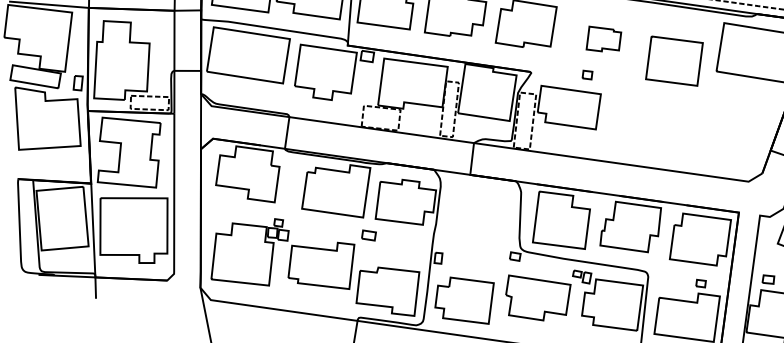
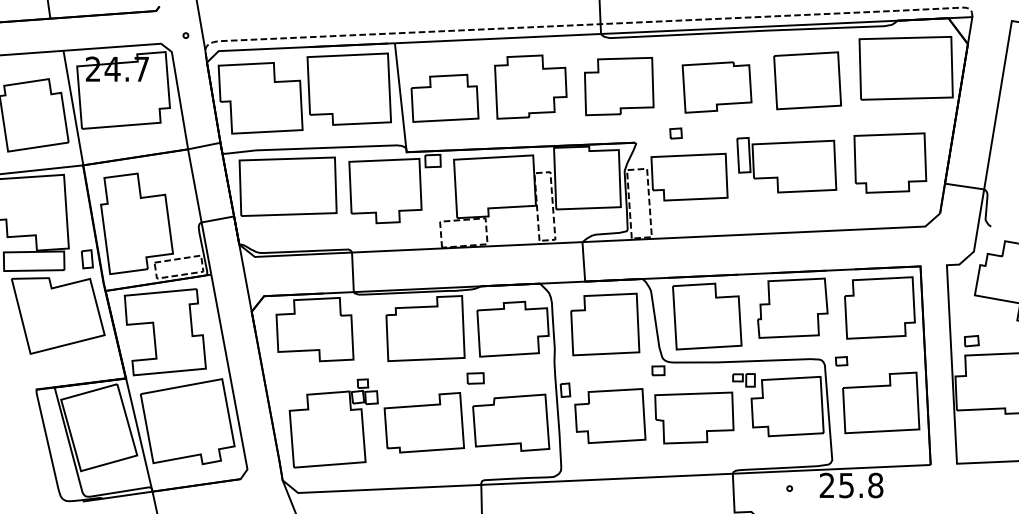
part: (603, 40) -> (716, 87), size x1.67
part: (674, 60) -> (807, 80), moved
part: (587, 74) -> (675, 133), moved
part: (647, 112) -> (786, 165), added
part: (730, 125) -> (890, 162), added
part: (480, 211) -> (605, 324), added
part: (700, 283) -> (841, 361), moved
part: (388, 289) -> (511, 422), moved
part: (464, 299) -> (610, 415), moved

